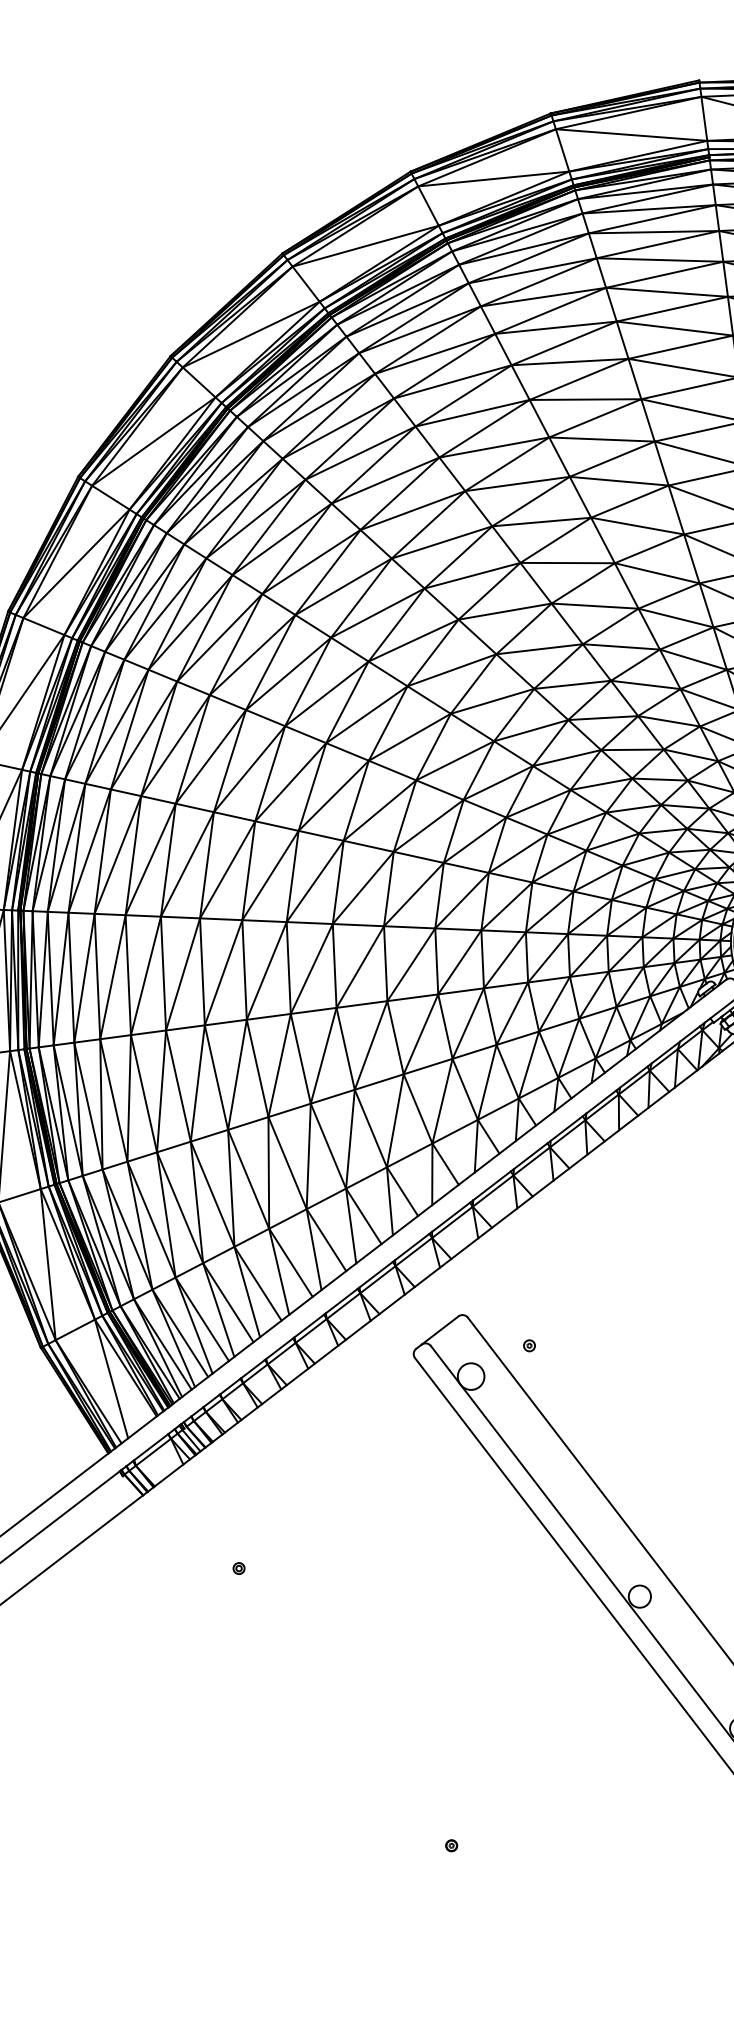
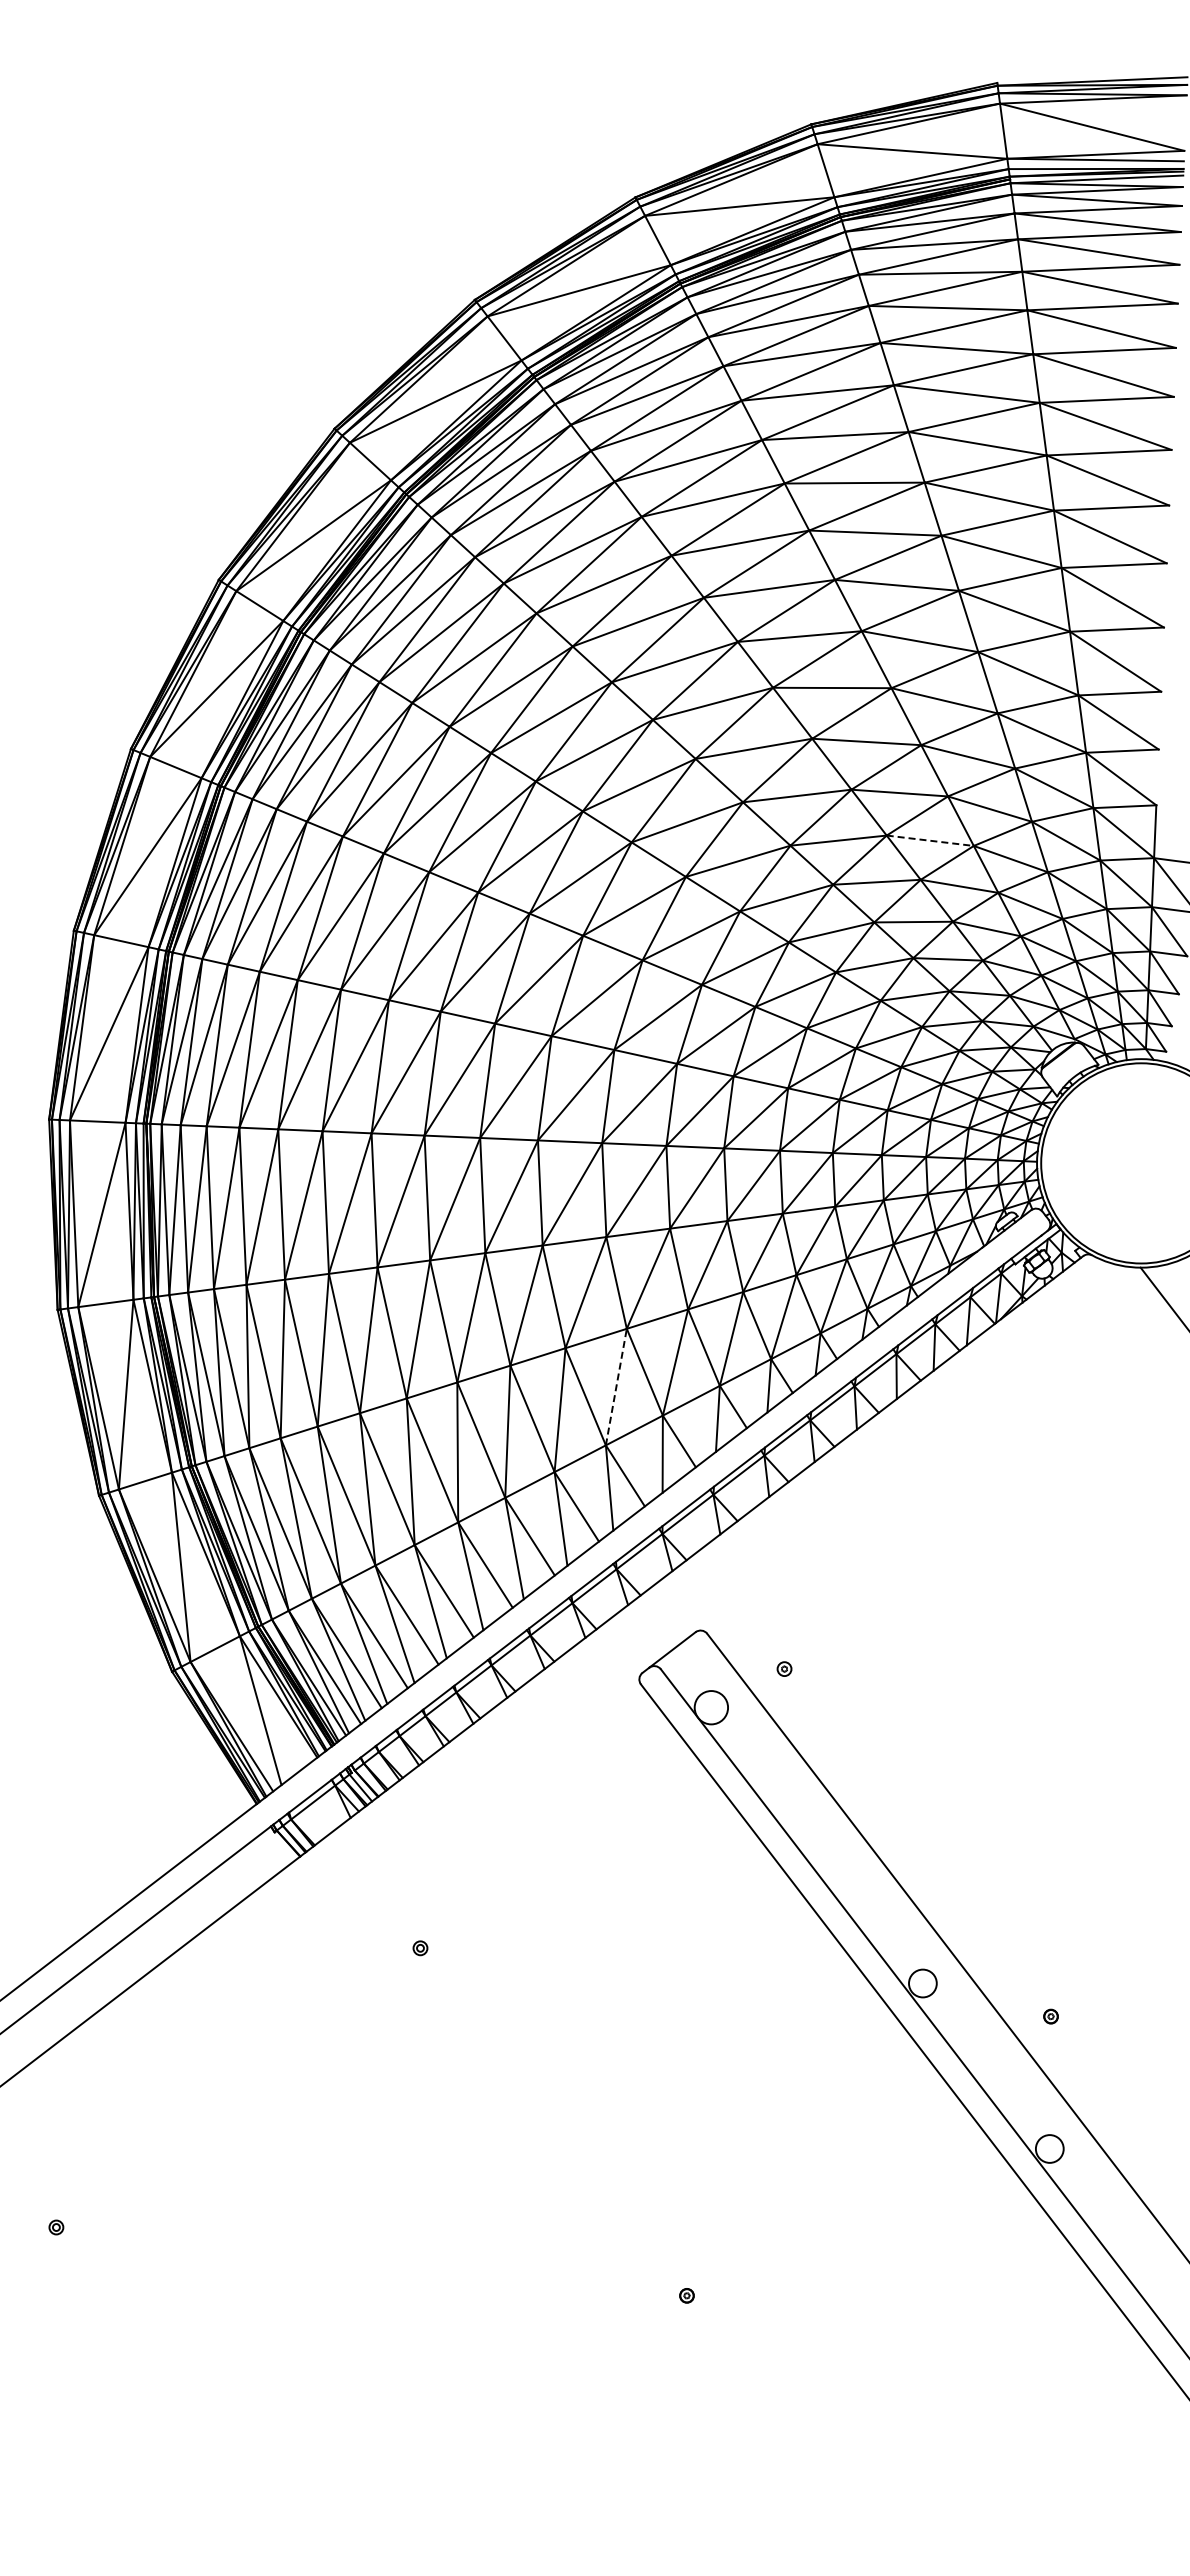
line: (645, 684) -> (930, 840), solid -> dashed
line: (395, 1120) -> (616, 1386), solid -> dashed

